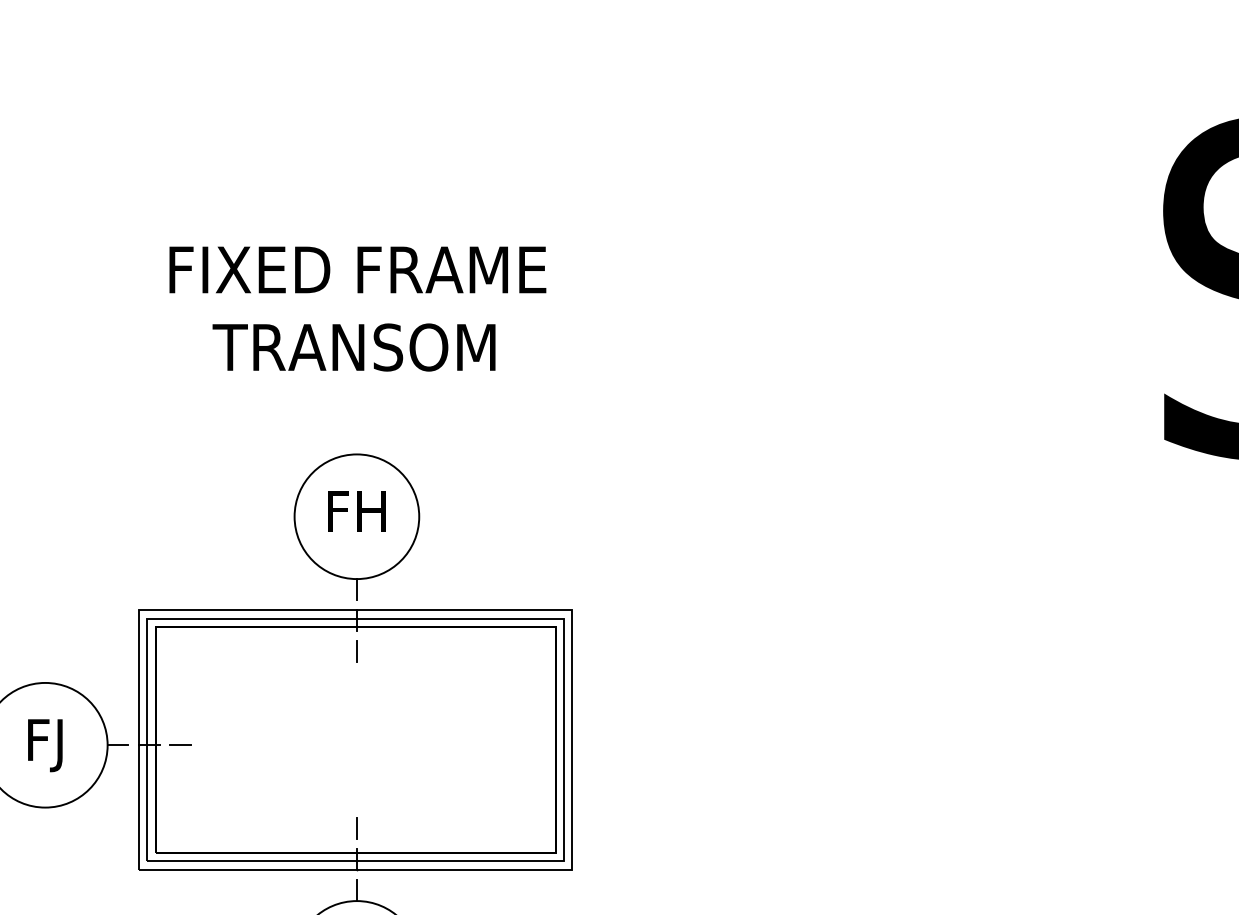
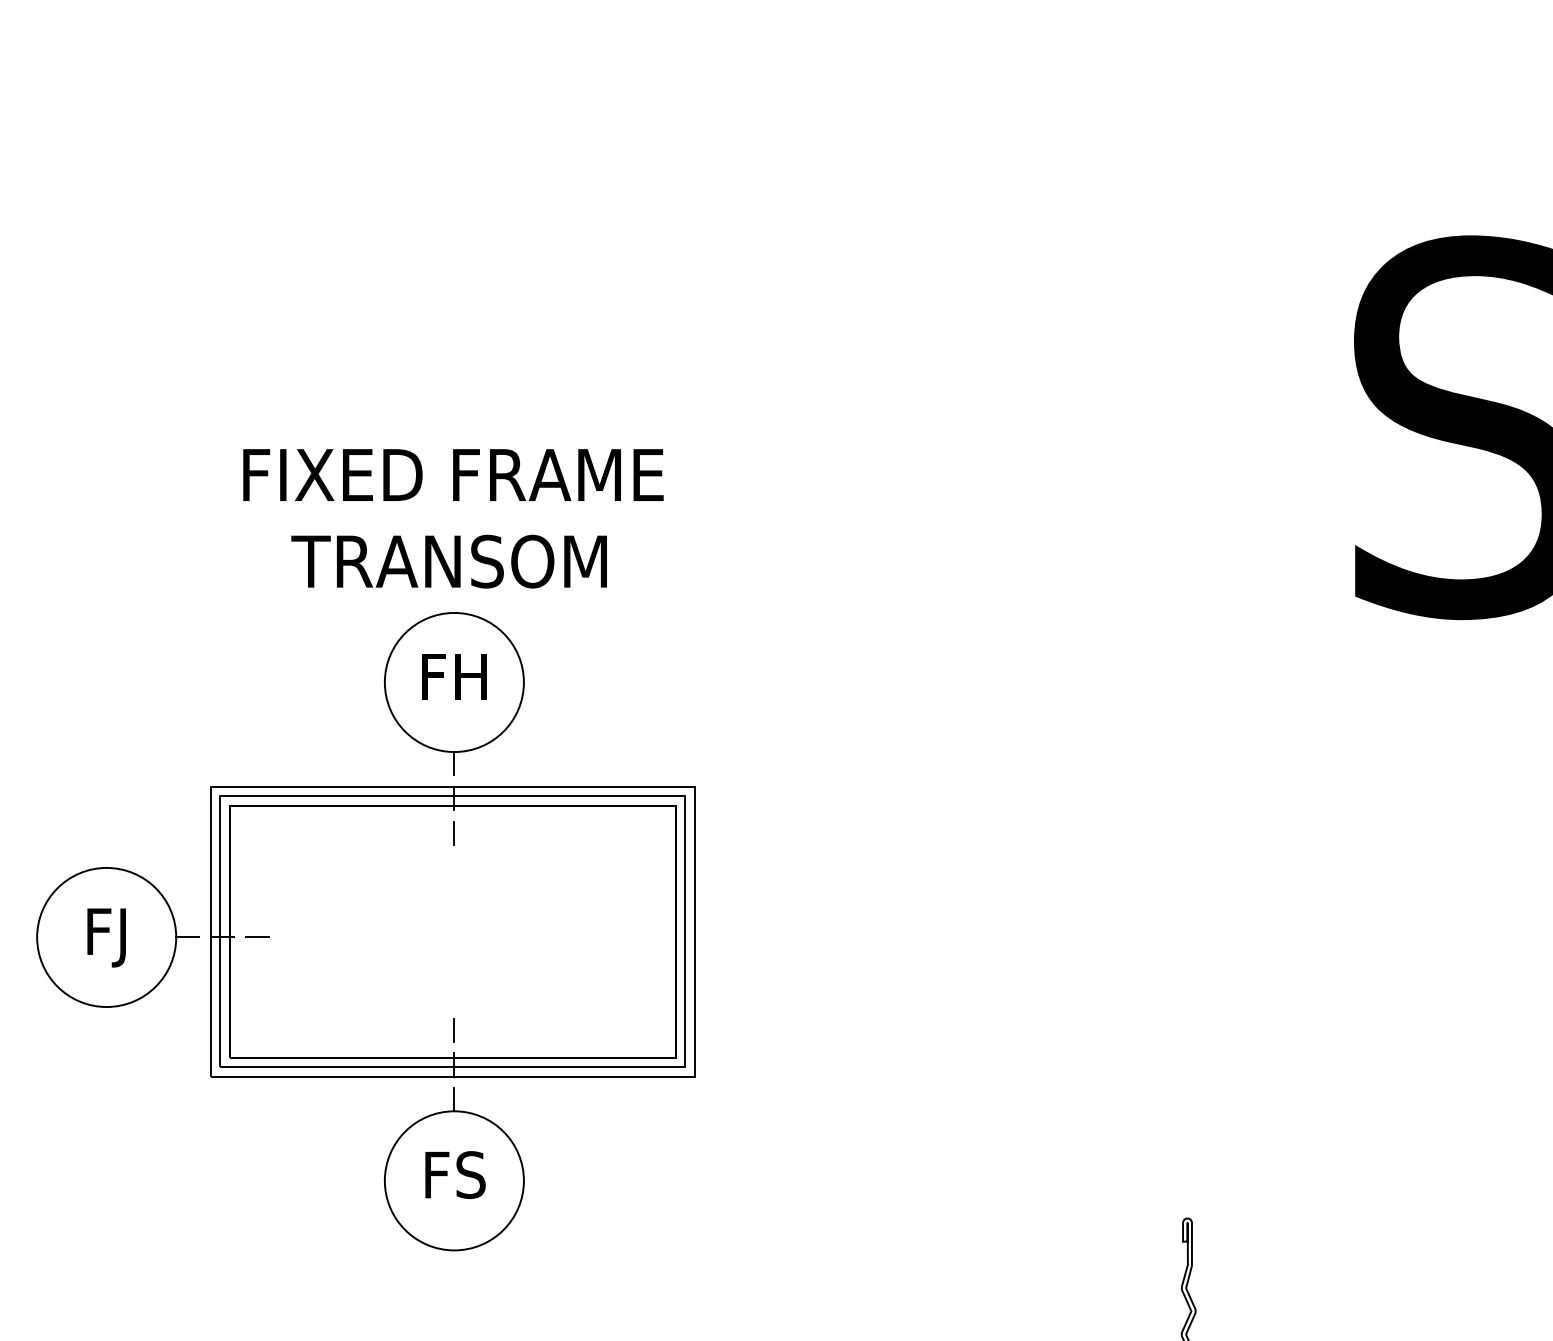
text: (357, 308) -> (453, 518), moved

